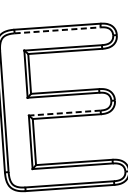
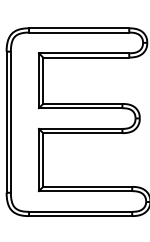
line: (57, 30) -> (79, 32), dashed -> solid
line: (64, 112) -> (80, 128), dashed -> solid

